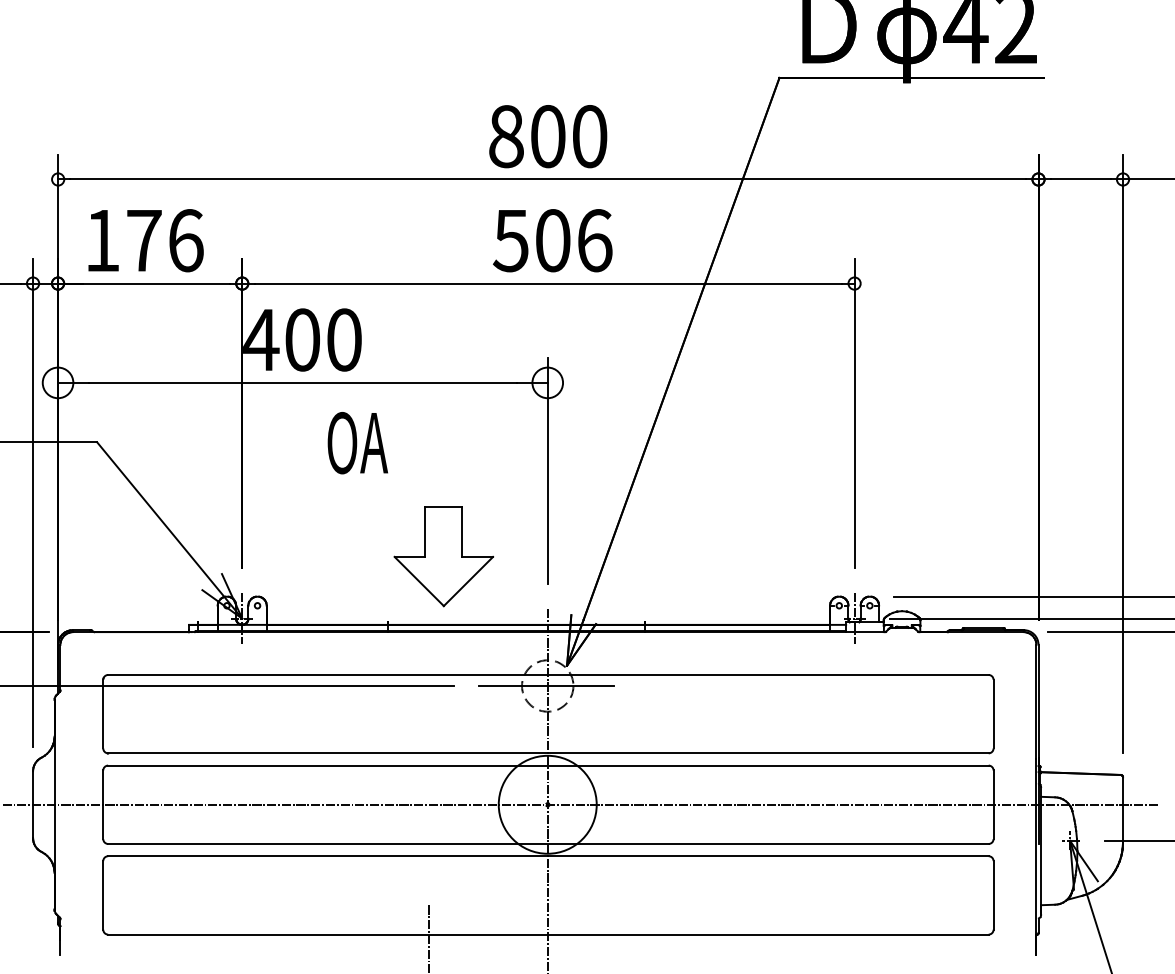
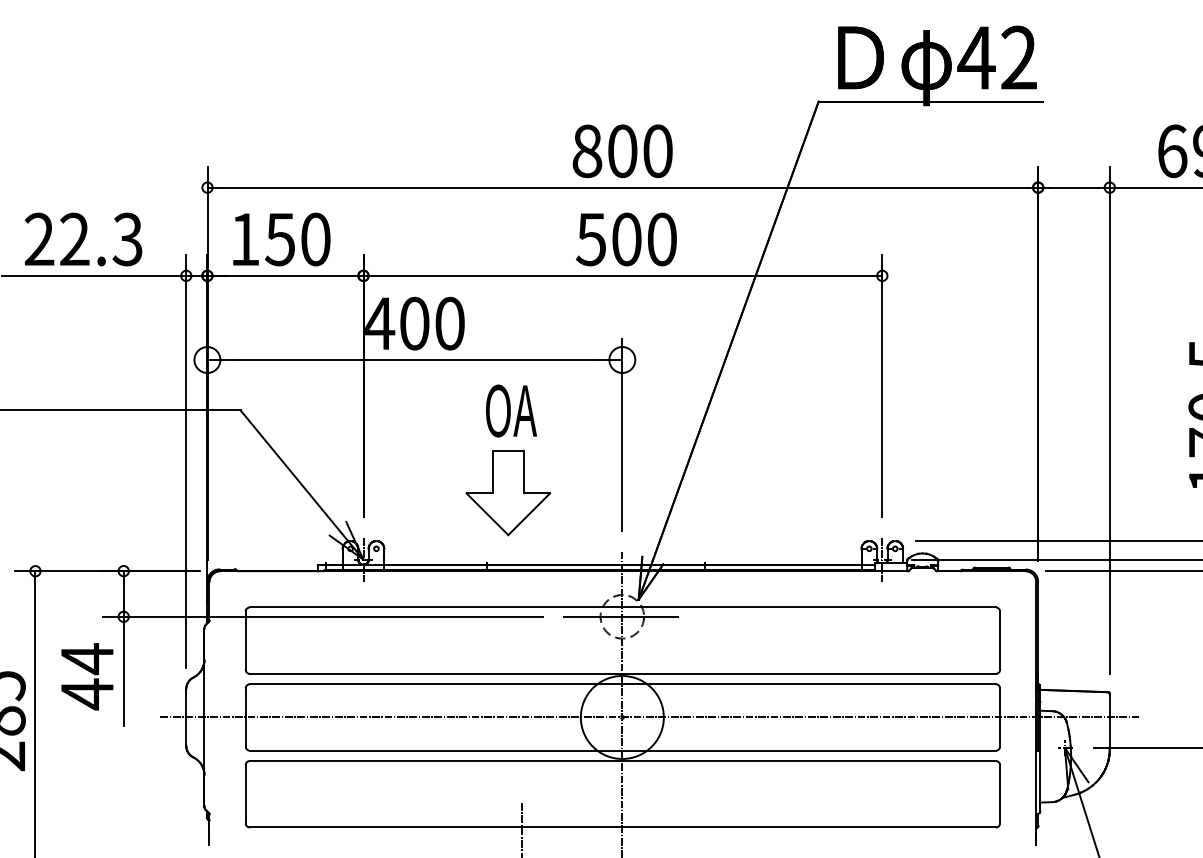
text: (164, 240) -> (297, 239), 176 -> 150
text: (595, 240) -> (662, 239), 506 -> 500
text: (357, 442) -> (511, 410), moved
part: (444, 556) -> (508, 493), moved

